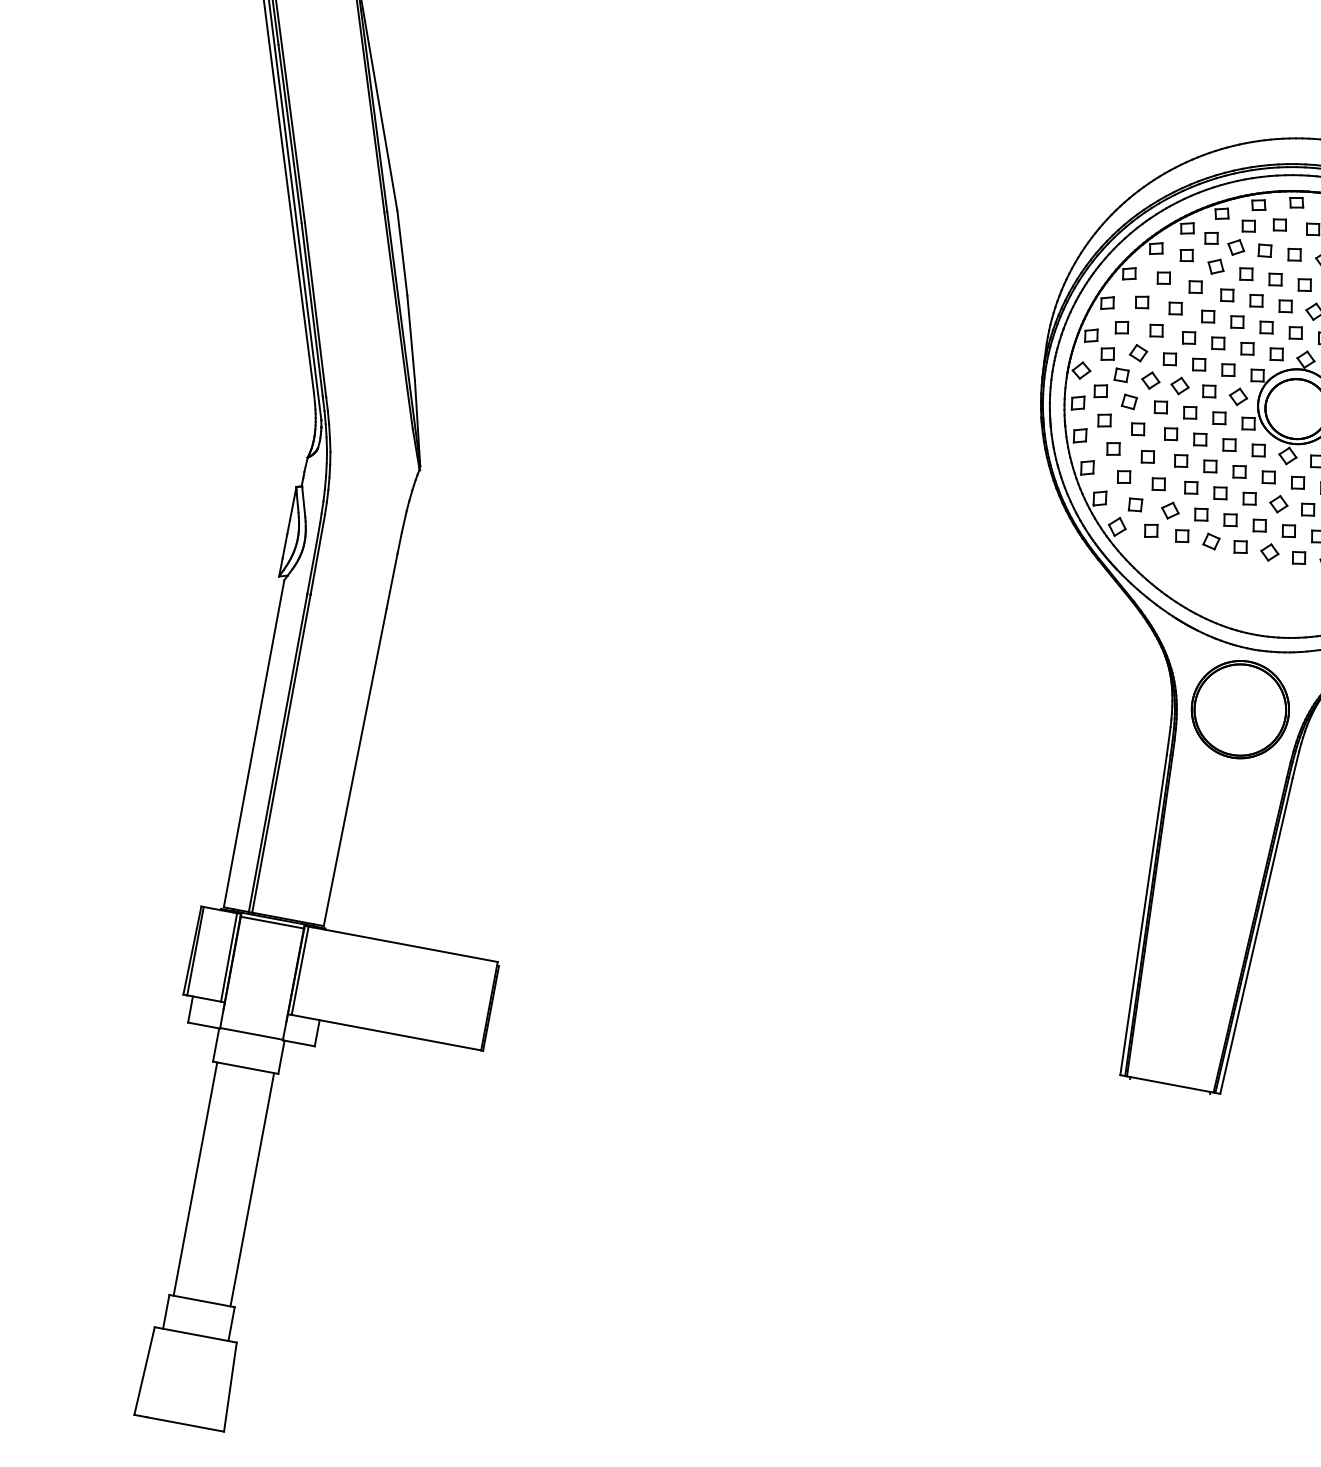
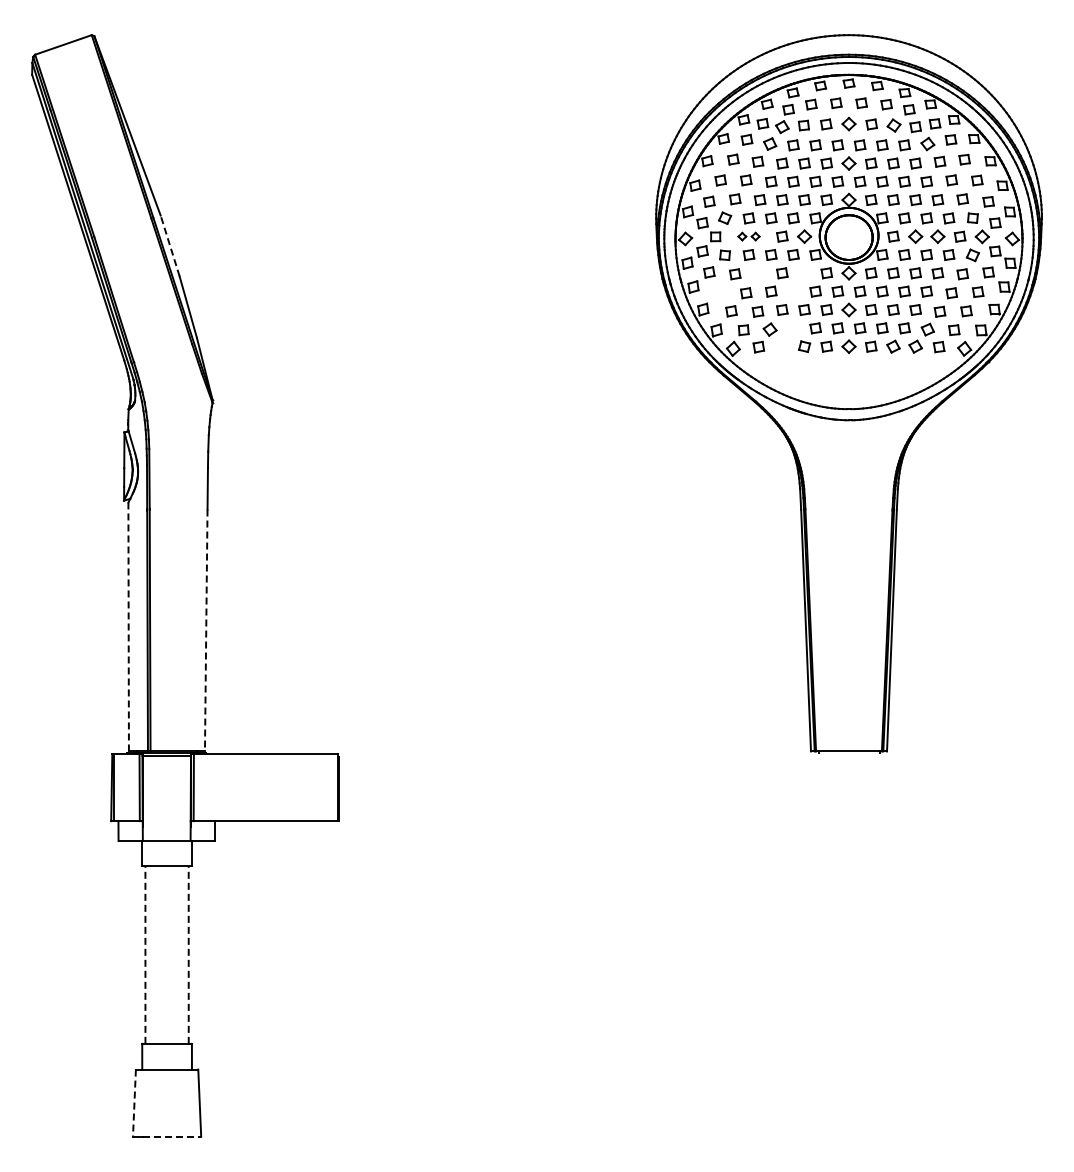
line: (402, 252) -> (170, 245), solid -> dashed
part: (1164, 382) -> (748, 236), size x0.6
part: (1170, 434) -> (759, 273), removed
part: (1112, 449) -> (719, 292), removed
part: (1219, 455) -> (798, 282), removed
part: (1191, 525) -> (787, 337), removed
part: (1239, 709) -> (848, 466), removed
line: (254, 743) -> (128, 626), solid -> dashed
line: (355, 767) -> (206, 630), solid -> dashed
line: (195, 1179) -> (145, 955), solid -> dashed
line: (251, 1190) -> (188, 955), solid -> dashed
line: (144, 1371) -> (134, 1103), solid -> dashed
line: (186, 1424) -> (172, 1136), solid -> dashed

